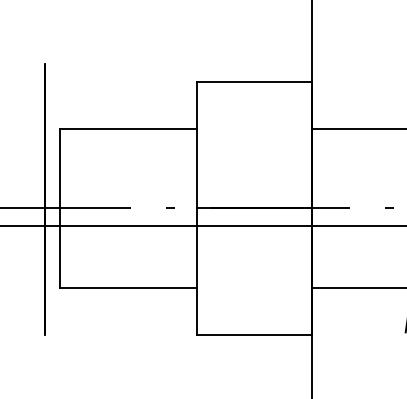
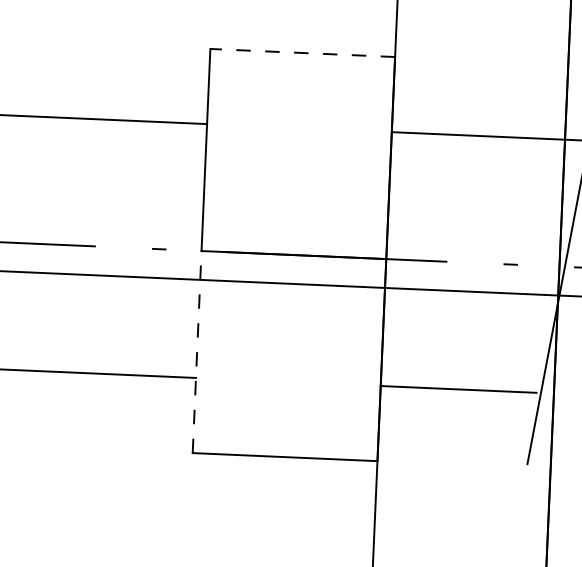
line: (254, 82) -> (302, 53), solid -> dashed
line: (196, 271) -> (196, 351), solid -> dashed

